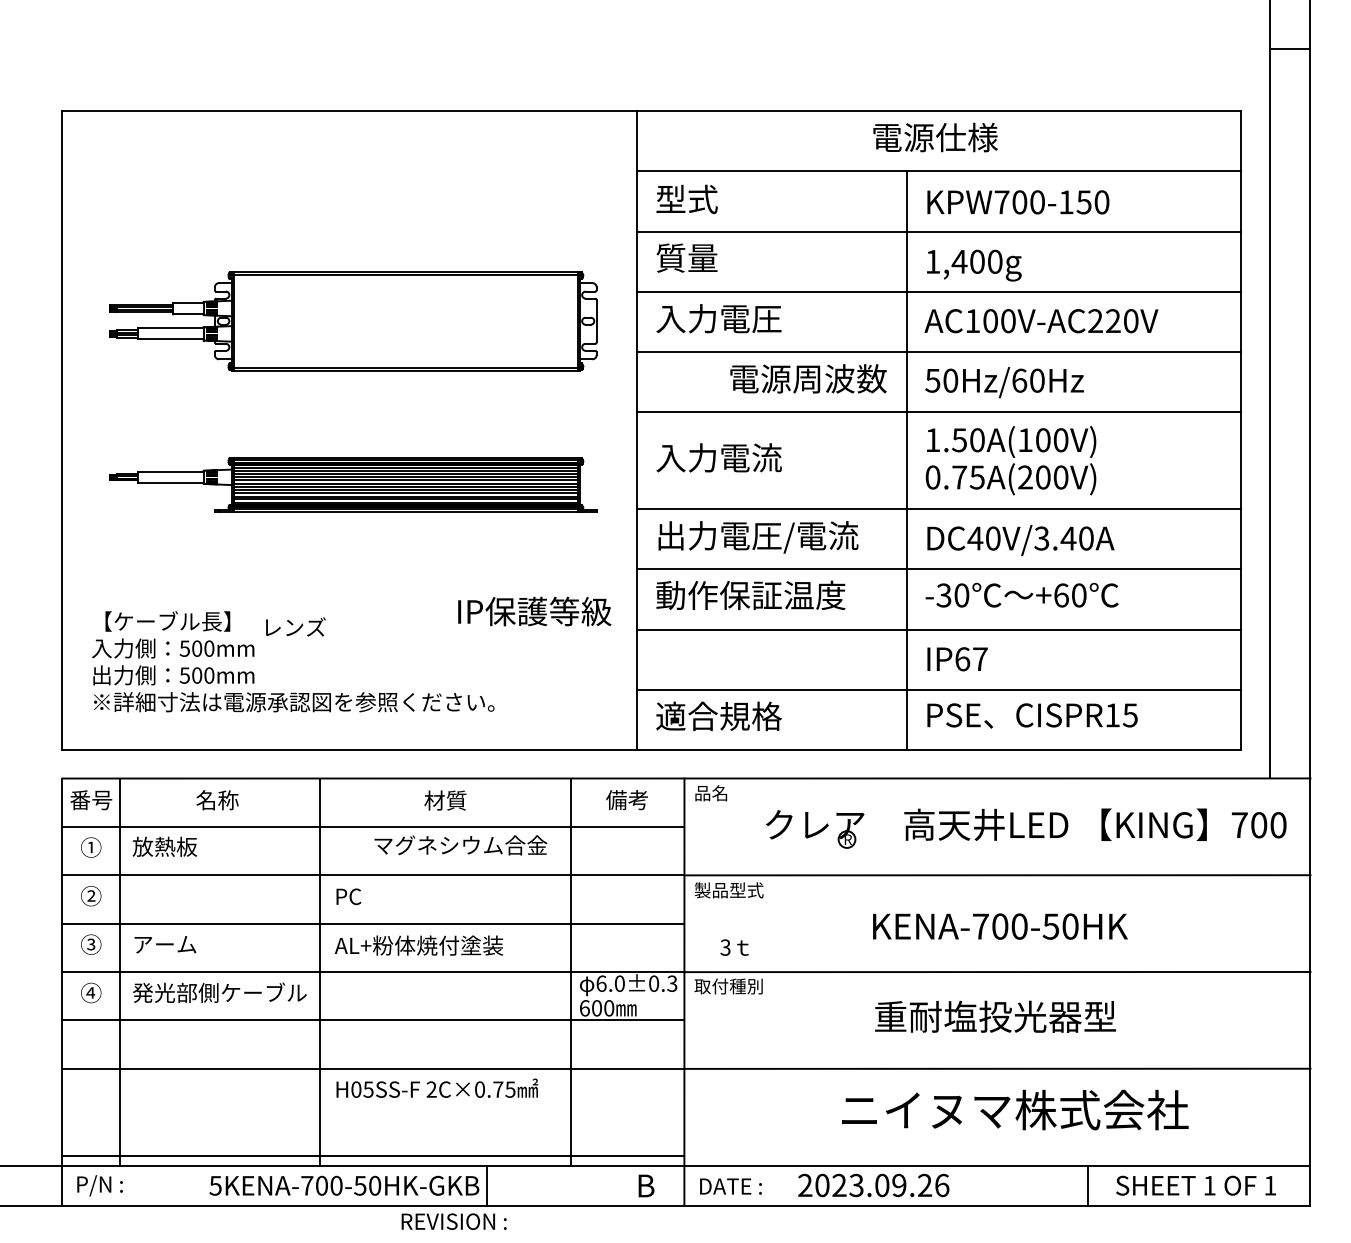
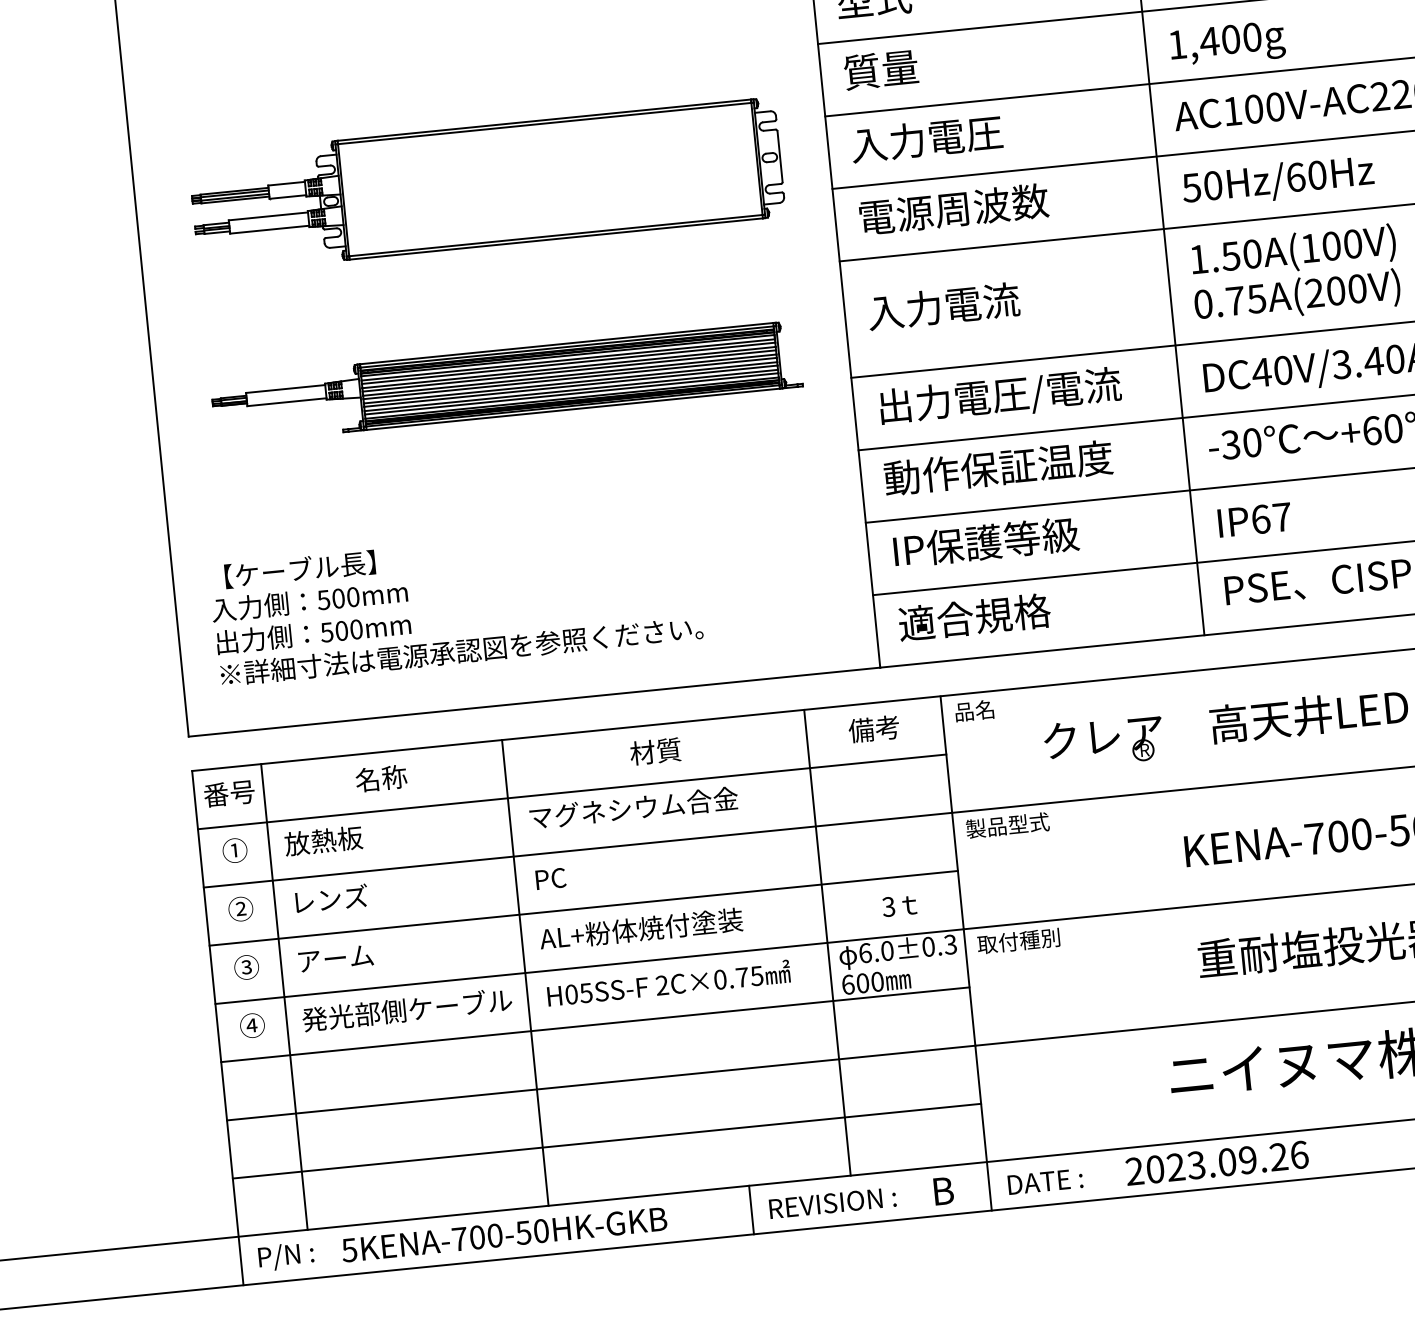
text: (808, 378) -> (953, 208), moved
text: (534, 611) -> (985, 542), moved
text: (295, 626) -> (331, 898), moved
text: (460, 845) -> (633, 808), moved
text: (734, 947) -> (899, 905), moved
text: (437, 1087) -> (668, 982), moved
line: (373, 1156) -> (607, 1141), moved
text: (344, 1185) -> (504, 1234), moved
text: (453, 1221) -> (831, 1202), moved

